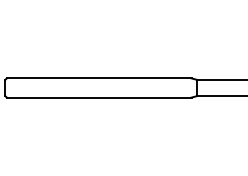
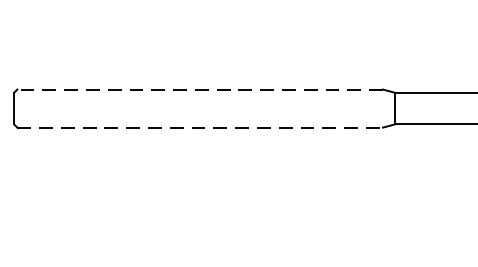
line: (98, 78) -> (198, 89), solid -> dashed
line: (99, 97) -> (200, 127), solid -> dashed

